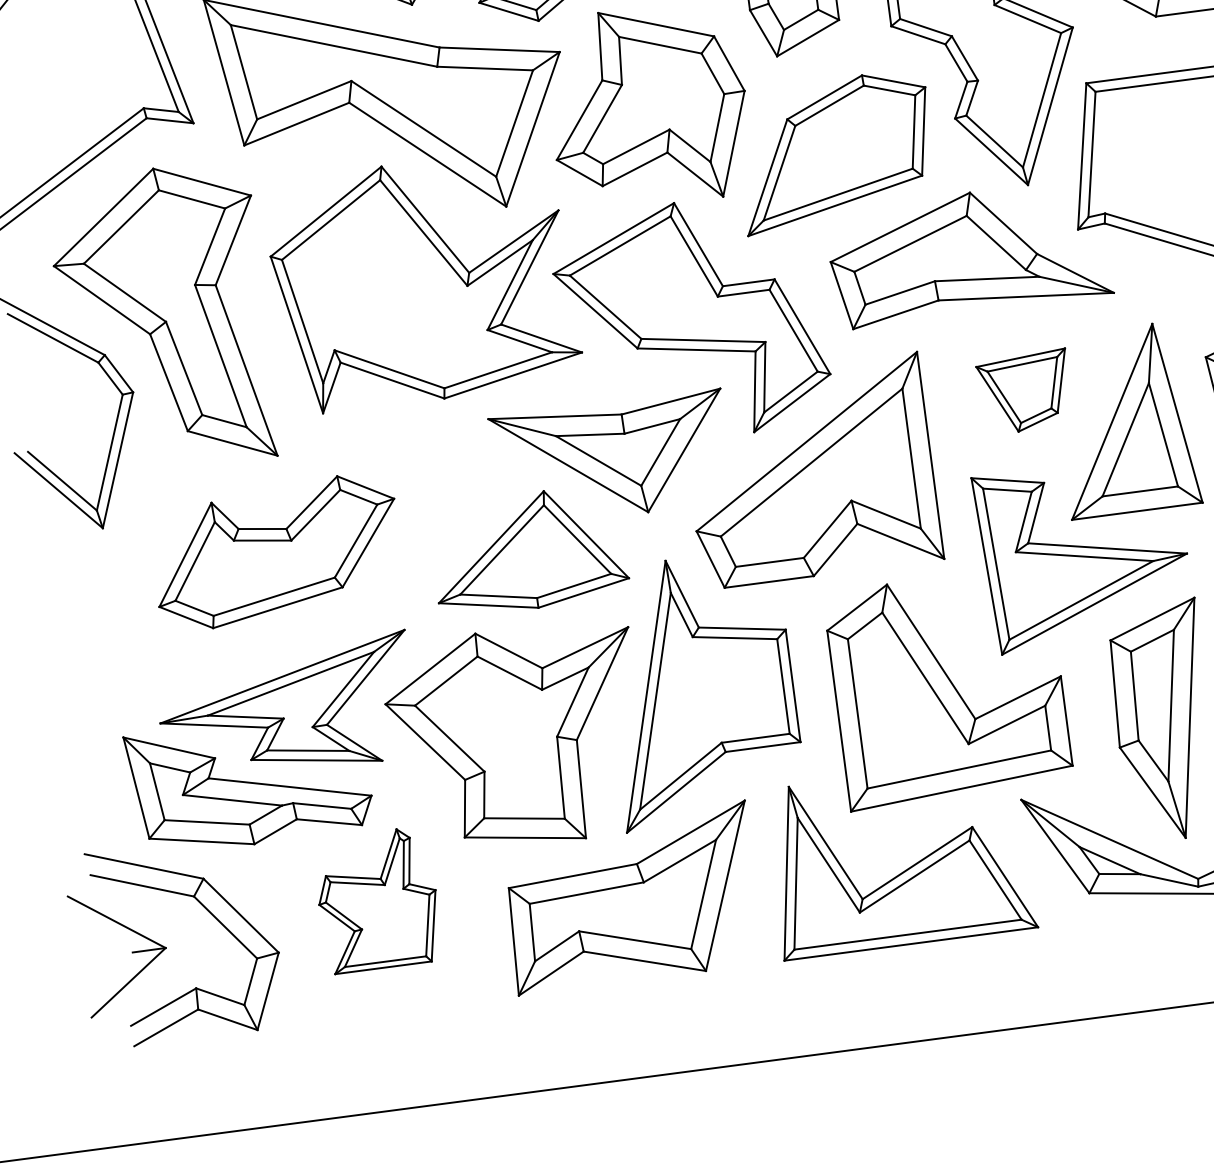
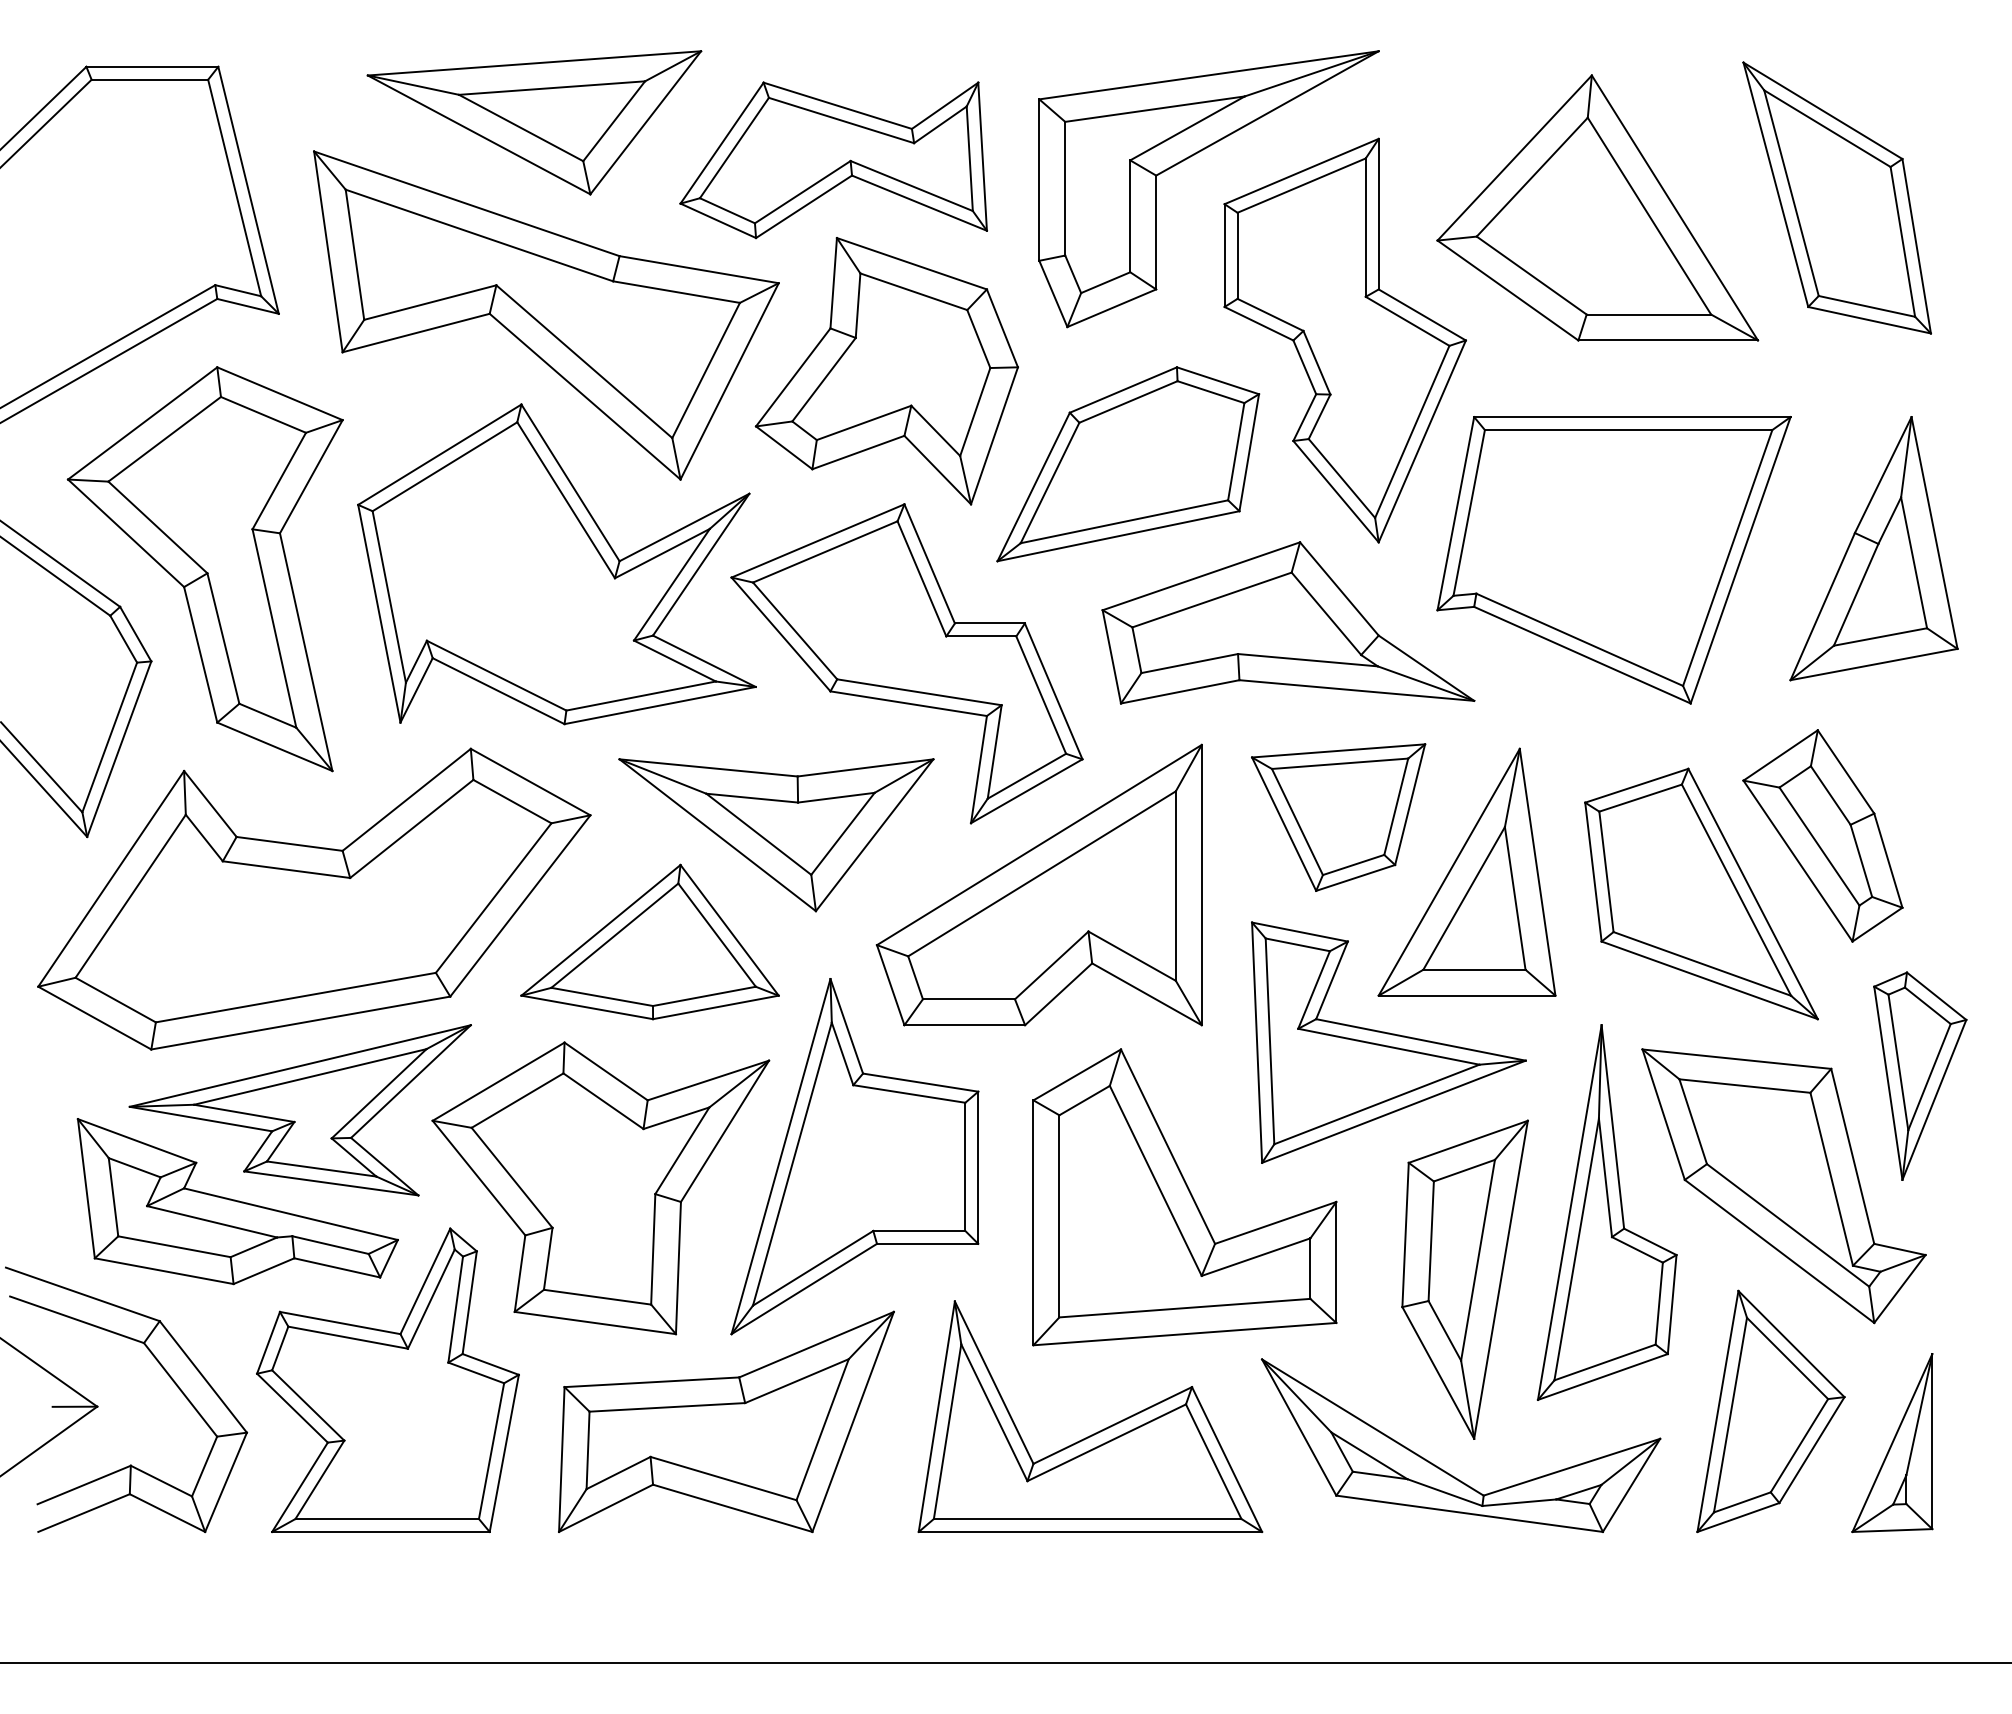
part: (1025, 392) -> (1338, 817), size x1.43
part: (276, 551) -> (314, 898), size x1.67
part: (377, 899) -> (387, 1379), size x1.67

